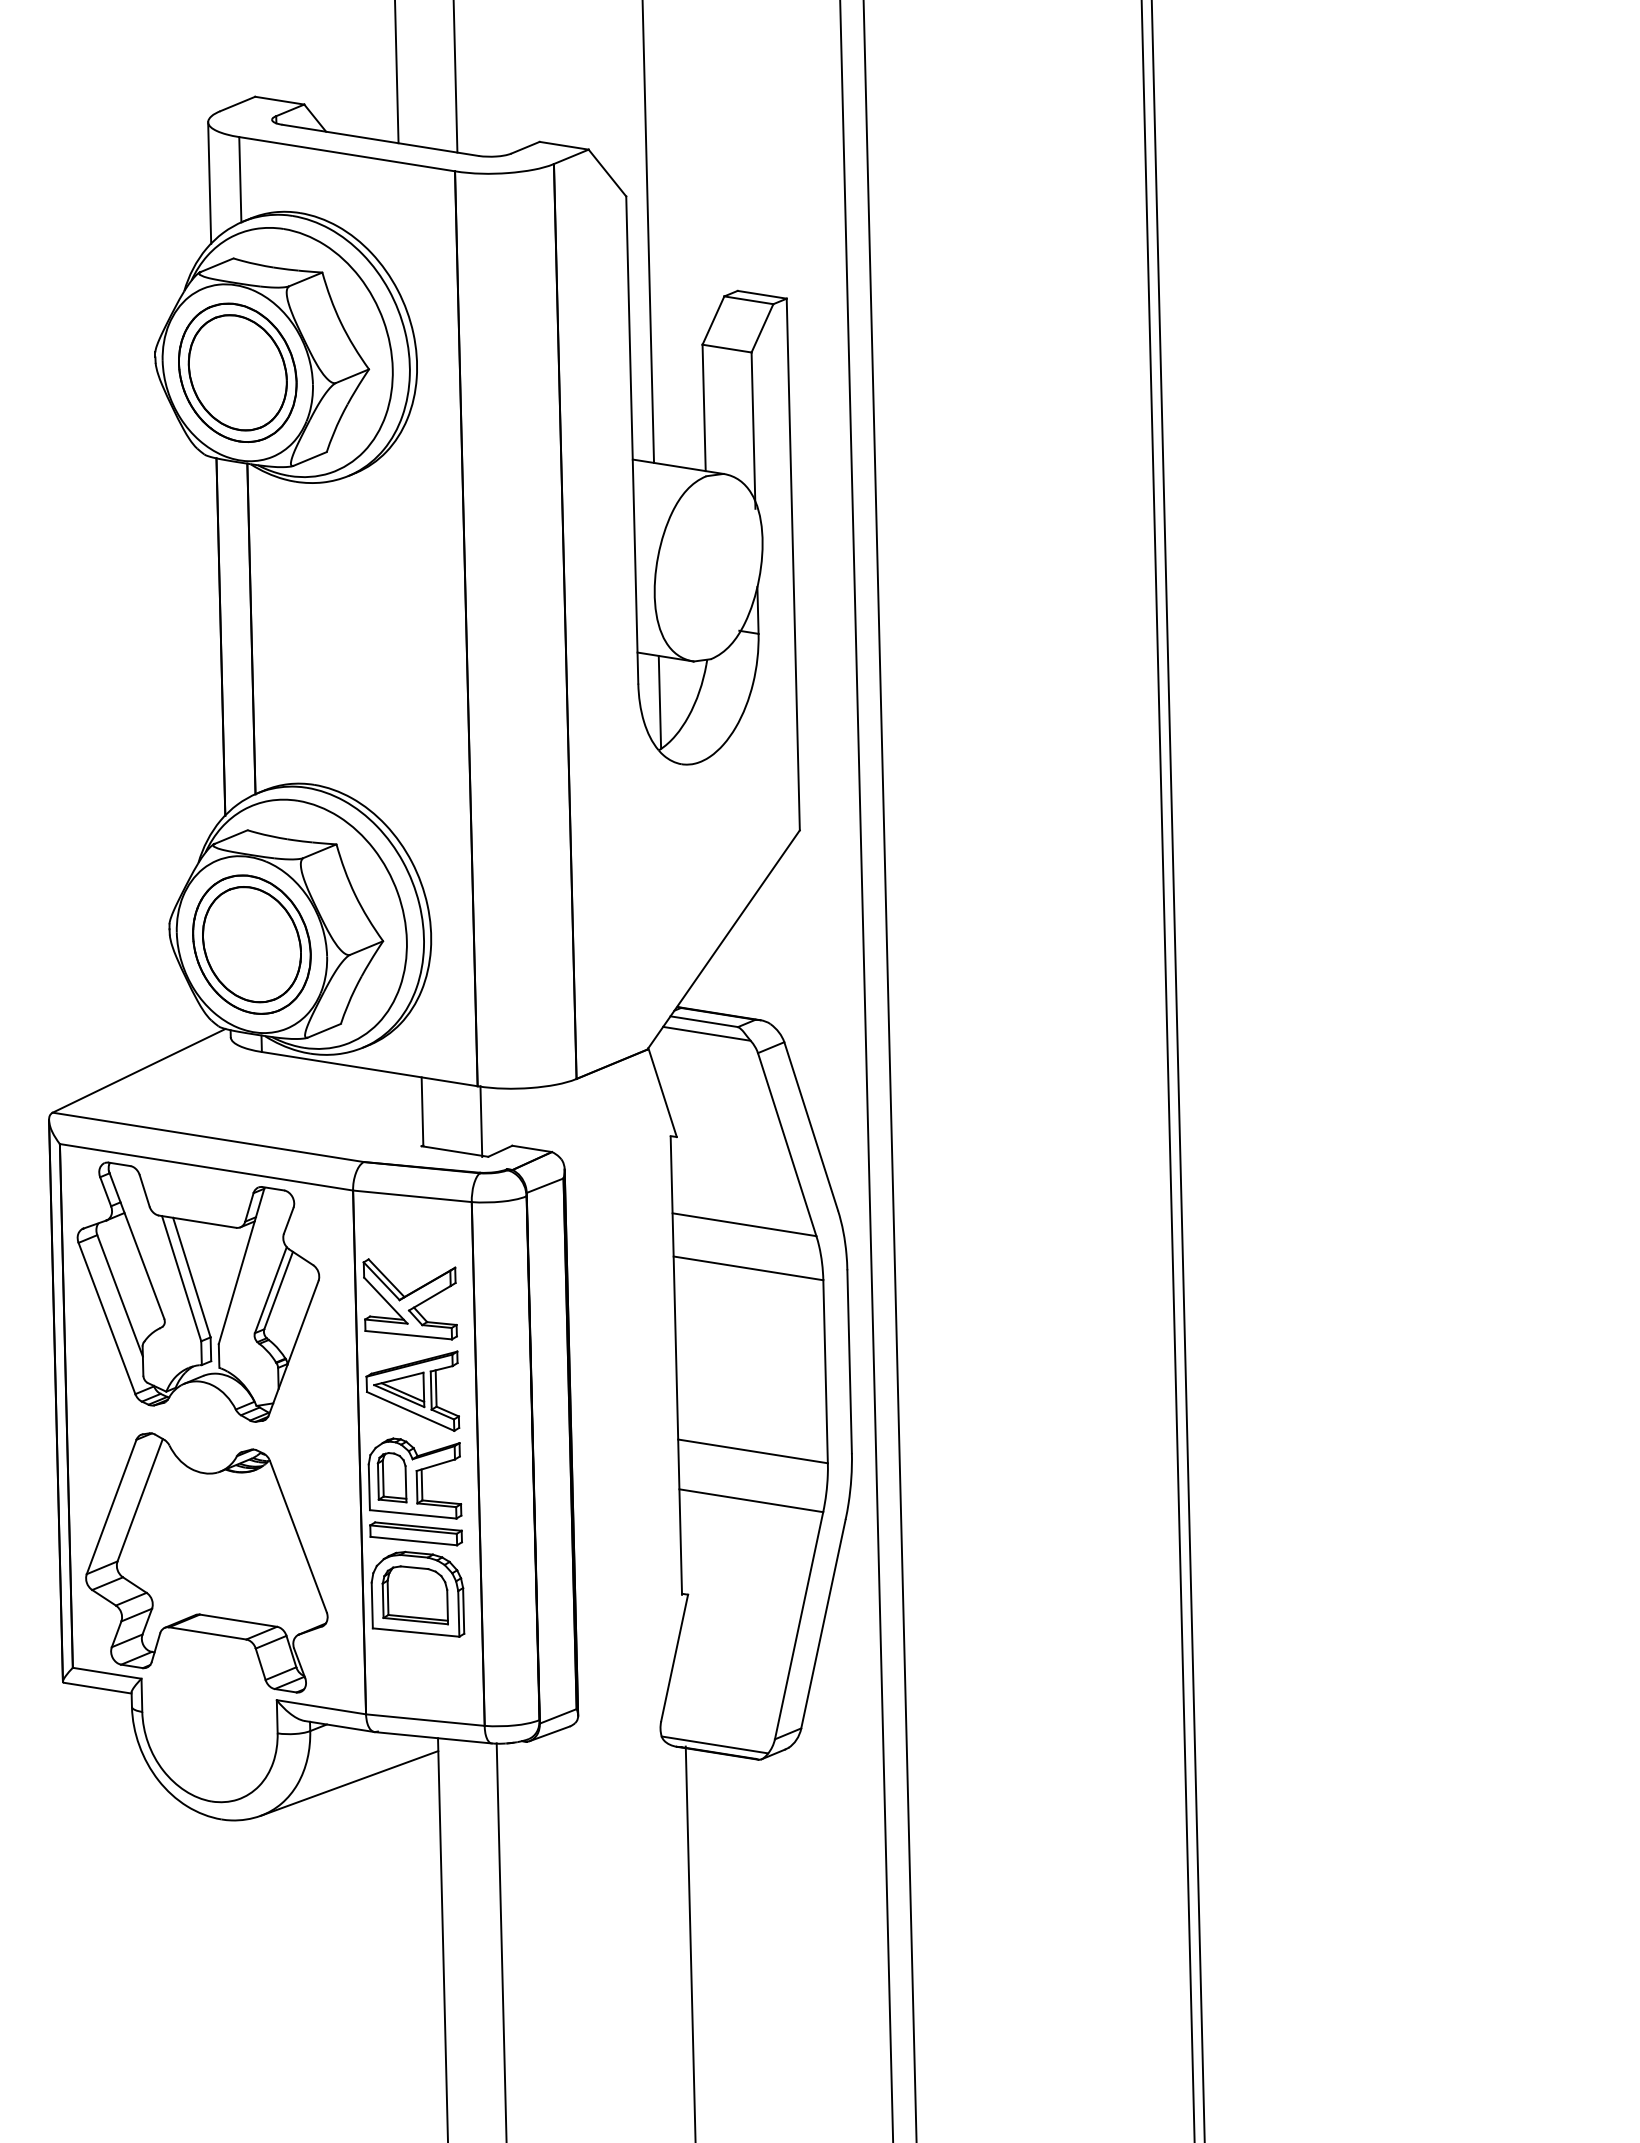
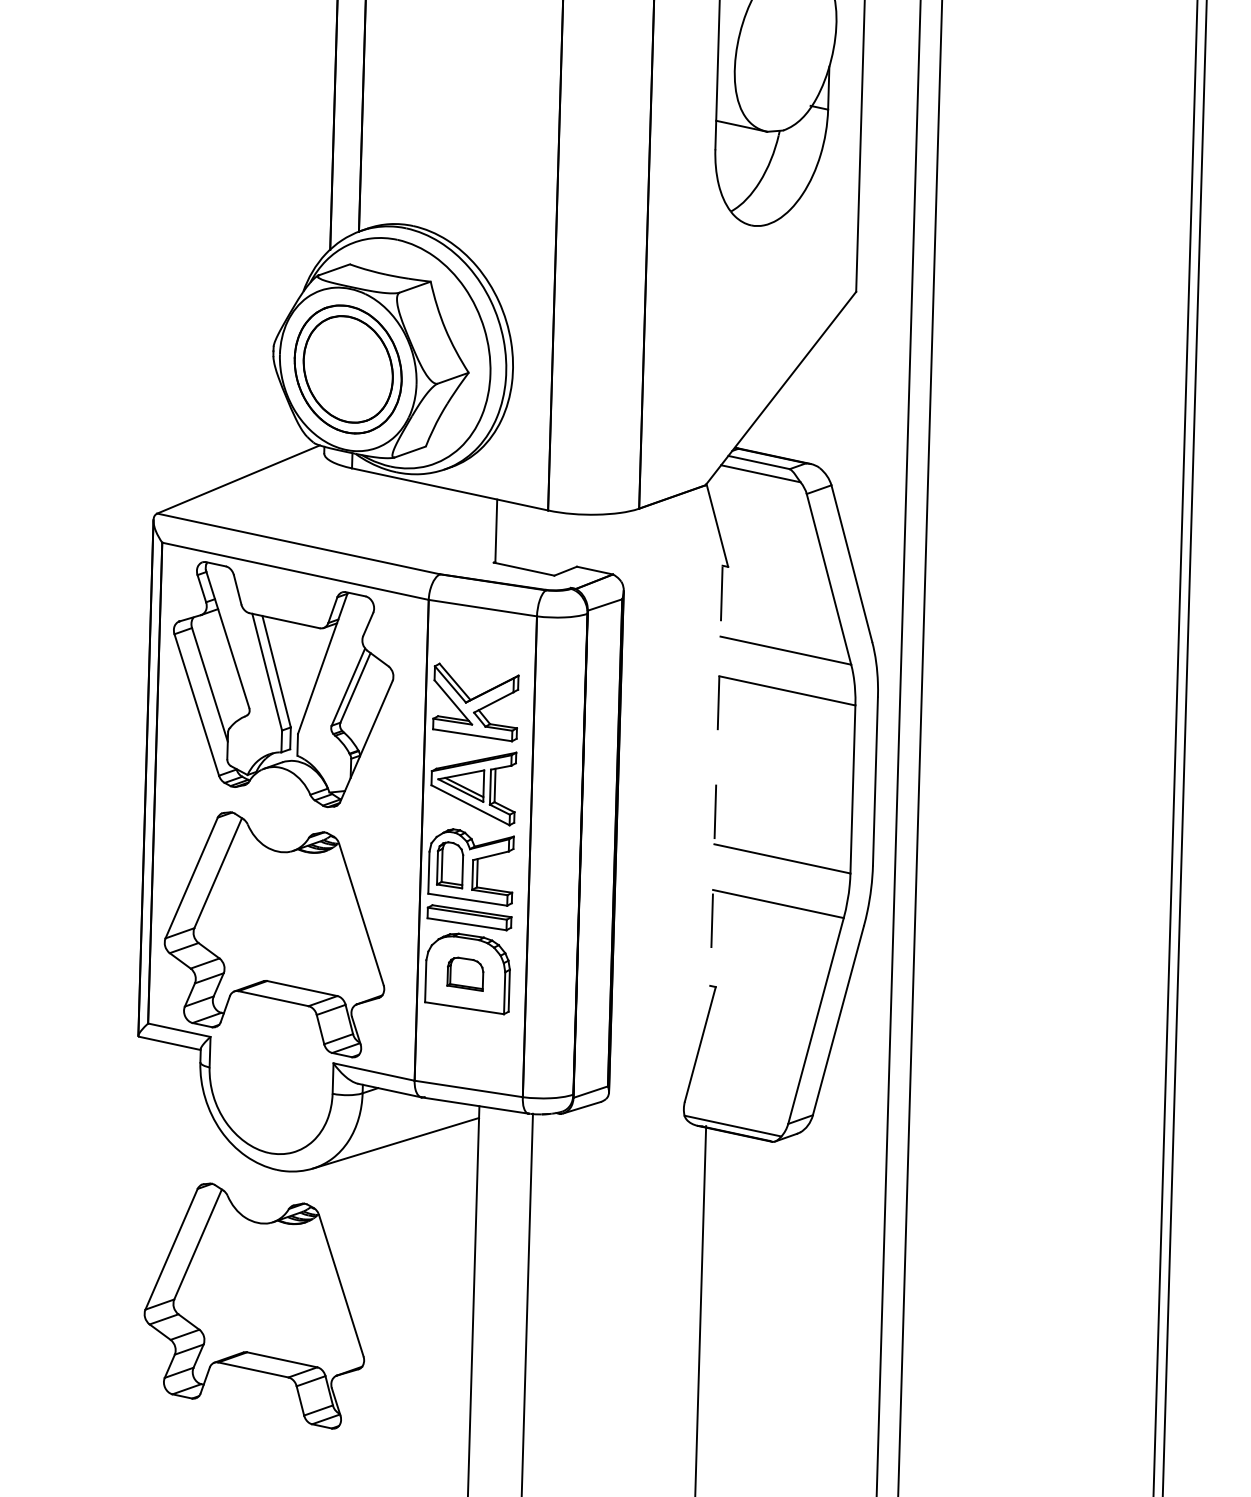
line: (659, 701) -> (733, 166), removed
line: (481, 1121) -> (549, 542), removed
line: (676, 1366) -> (716, 777), solid -> dashed
part: (414, 1595) -> (464, 974), size x0.6
part: (206, 1967) -> (255, 1304), added

